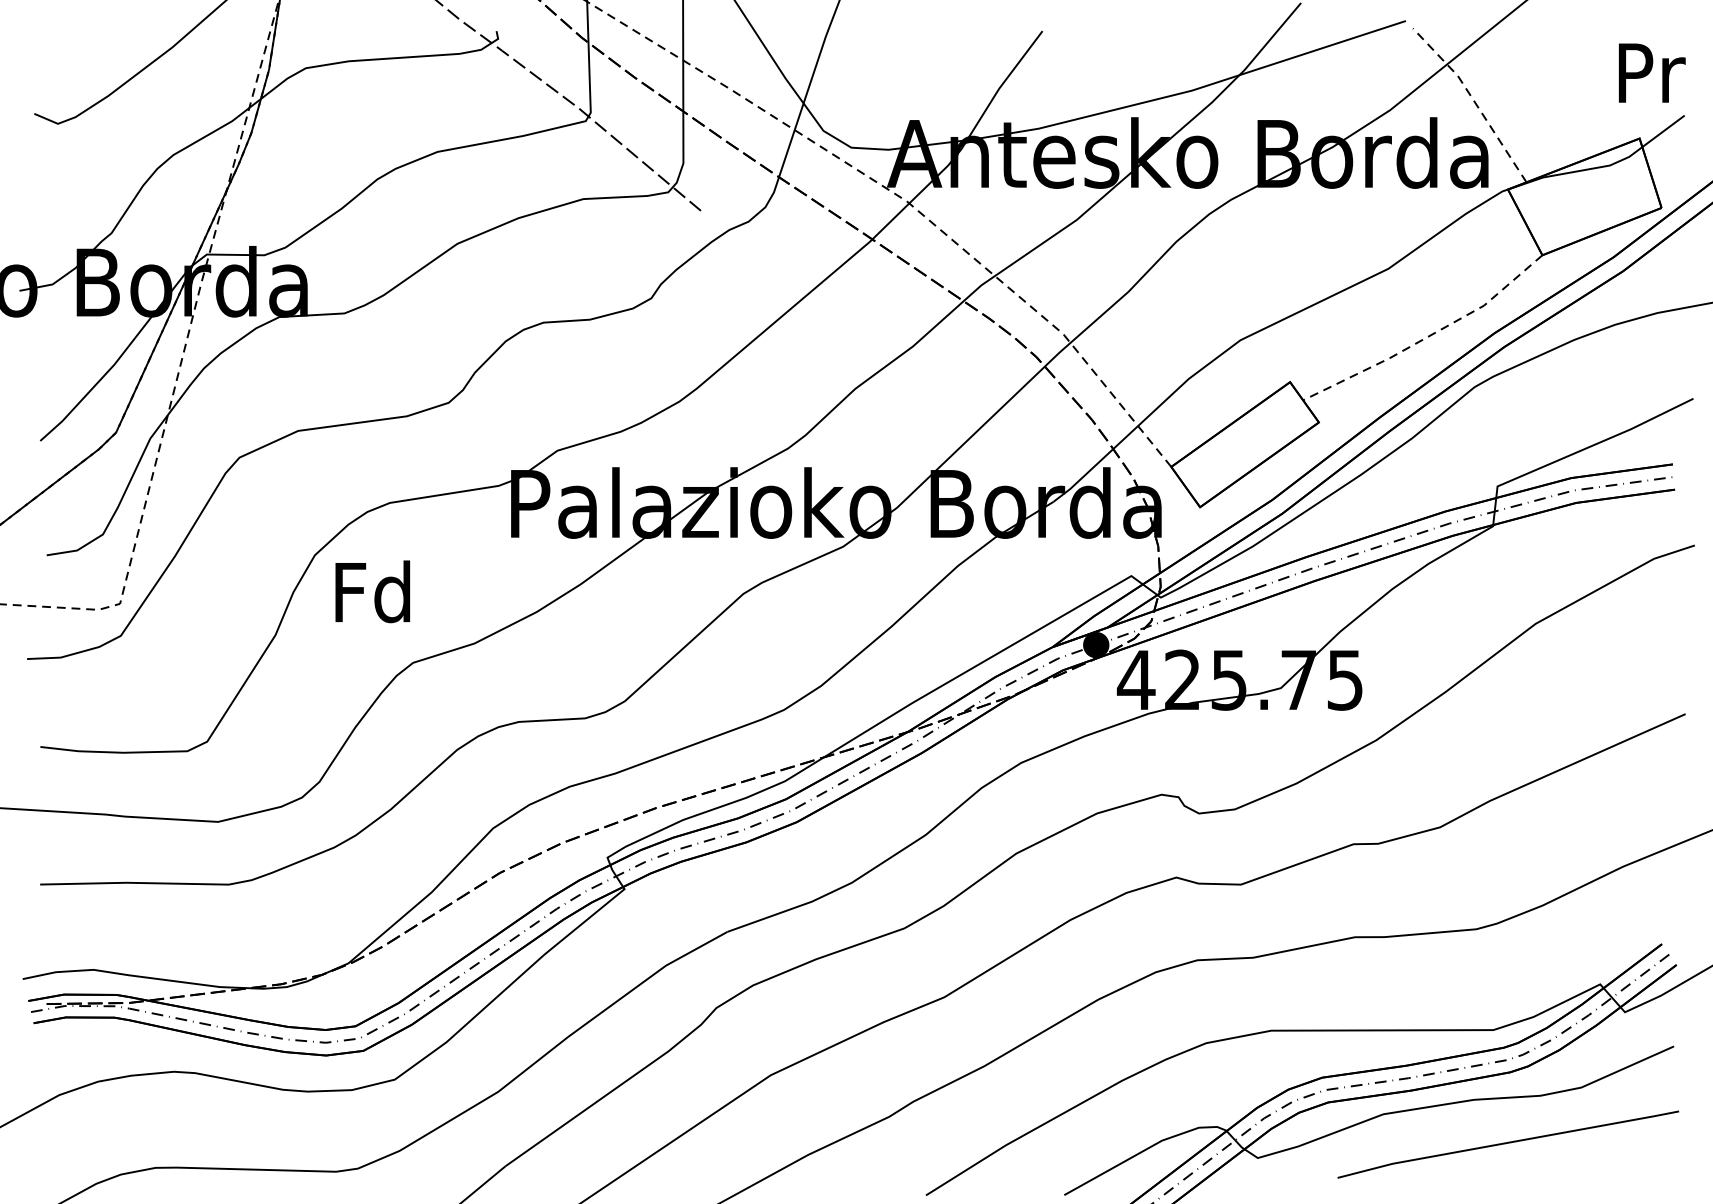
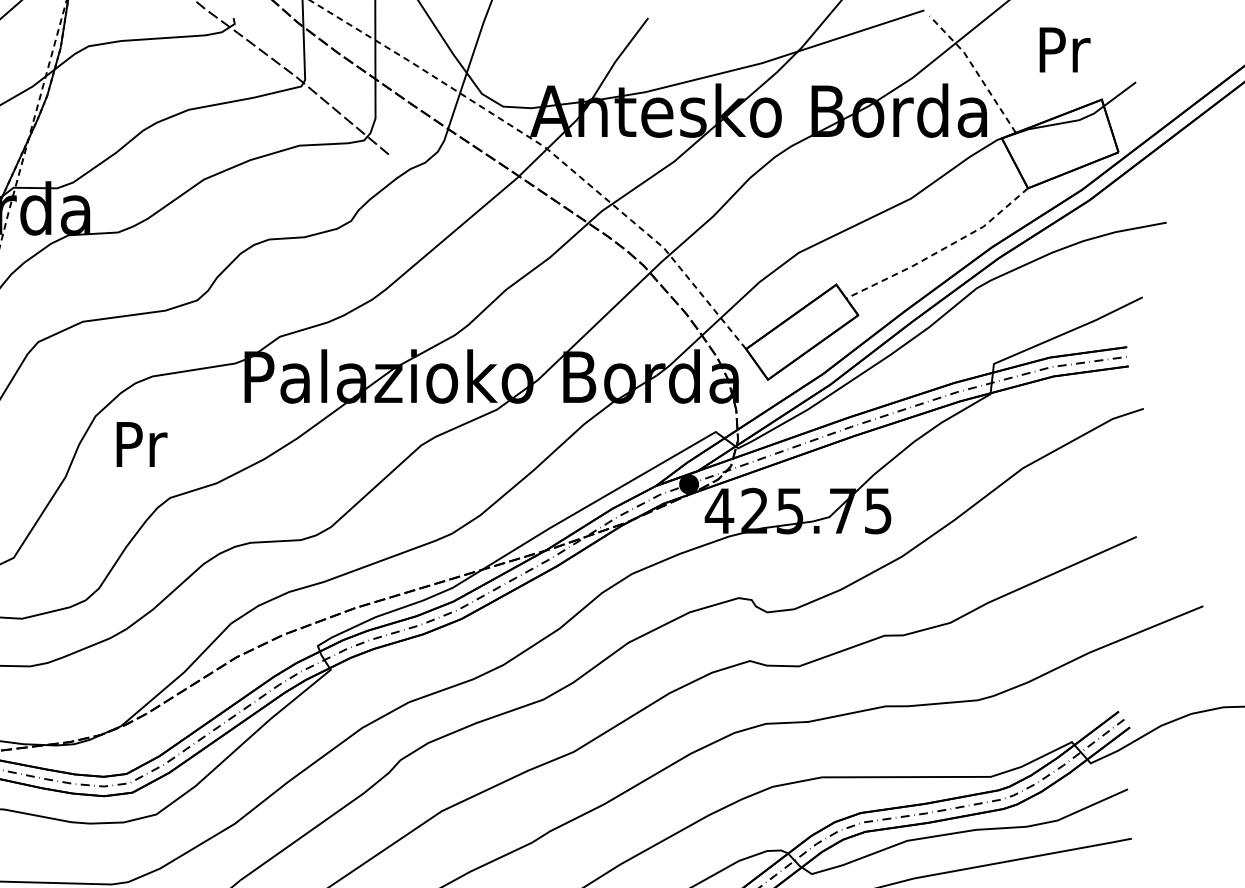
text: (1652, 72) -> (1065, 49), moved
text: (372, 591) -> (139, 443), Fd -> Pr

